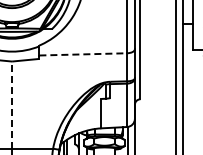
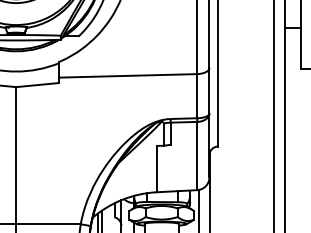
line: (83, 54) -> (128, 76), dashed -> solid
line: (12, 105) -> (16, 156), dashed -> solid

